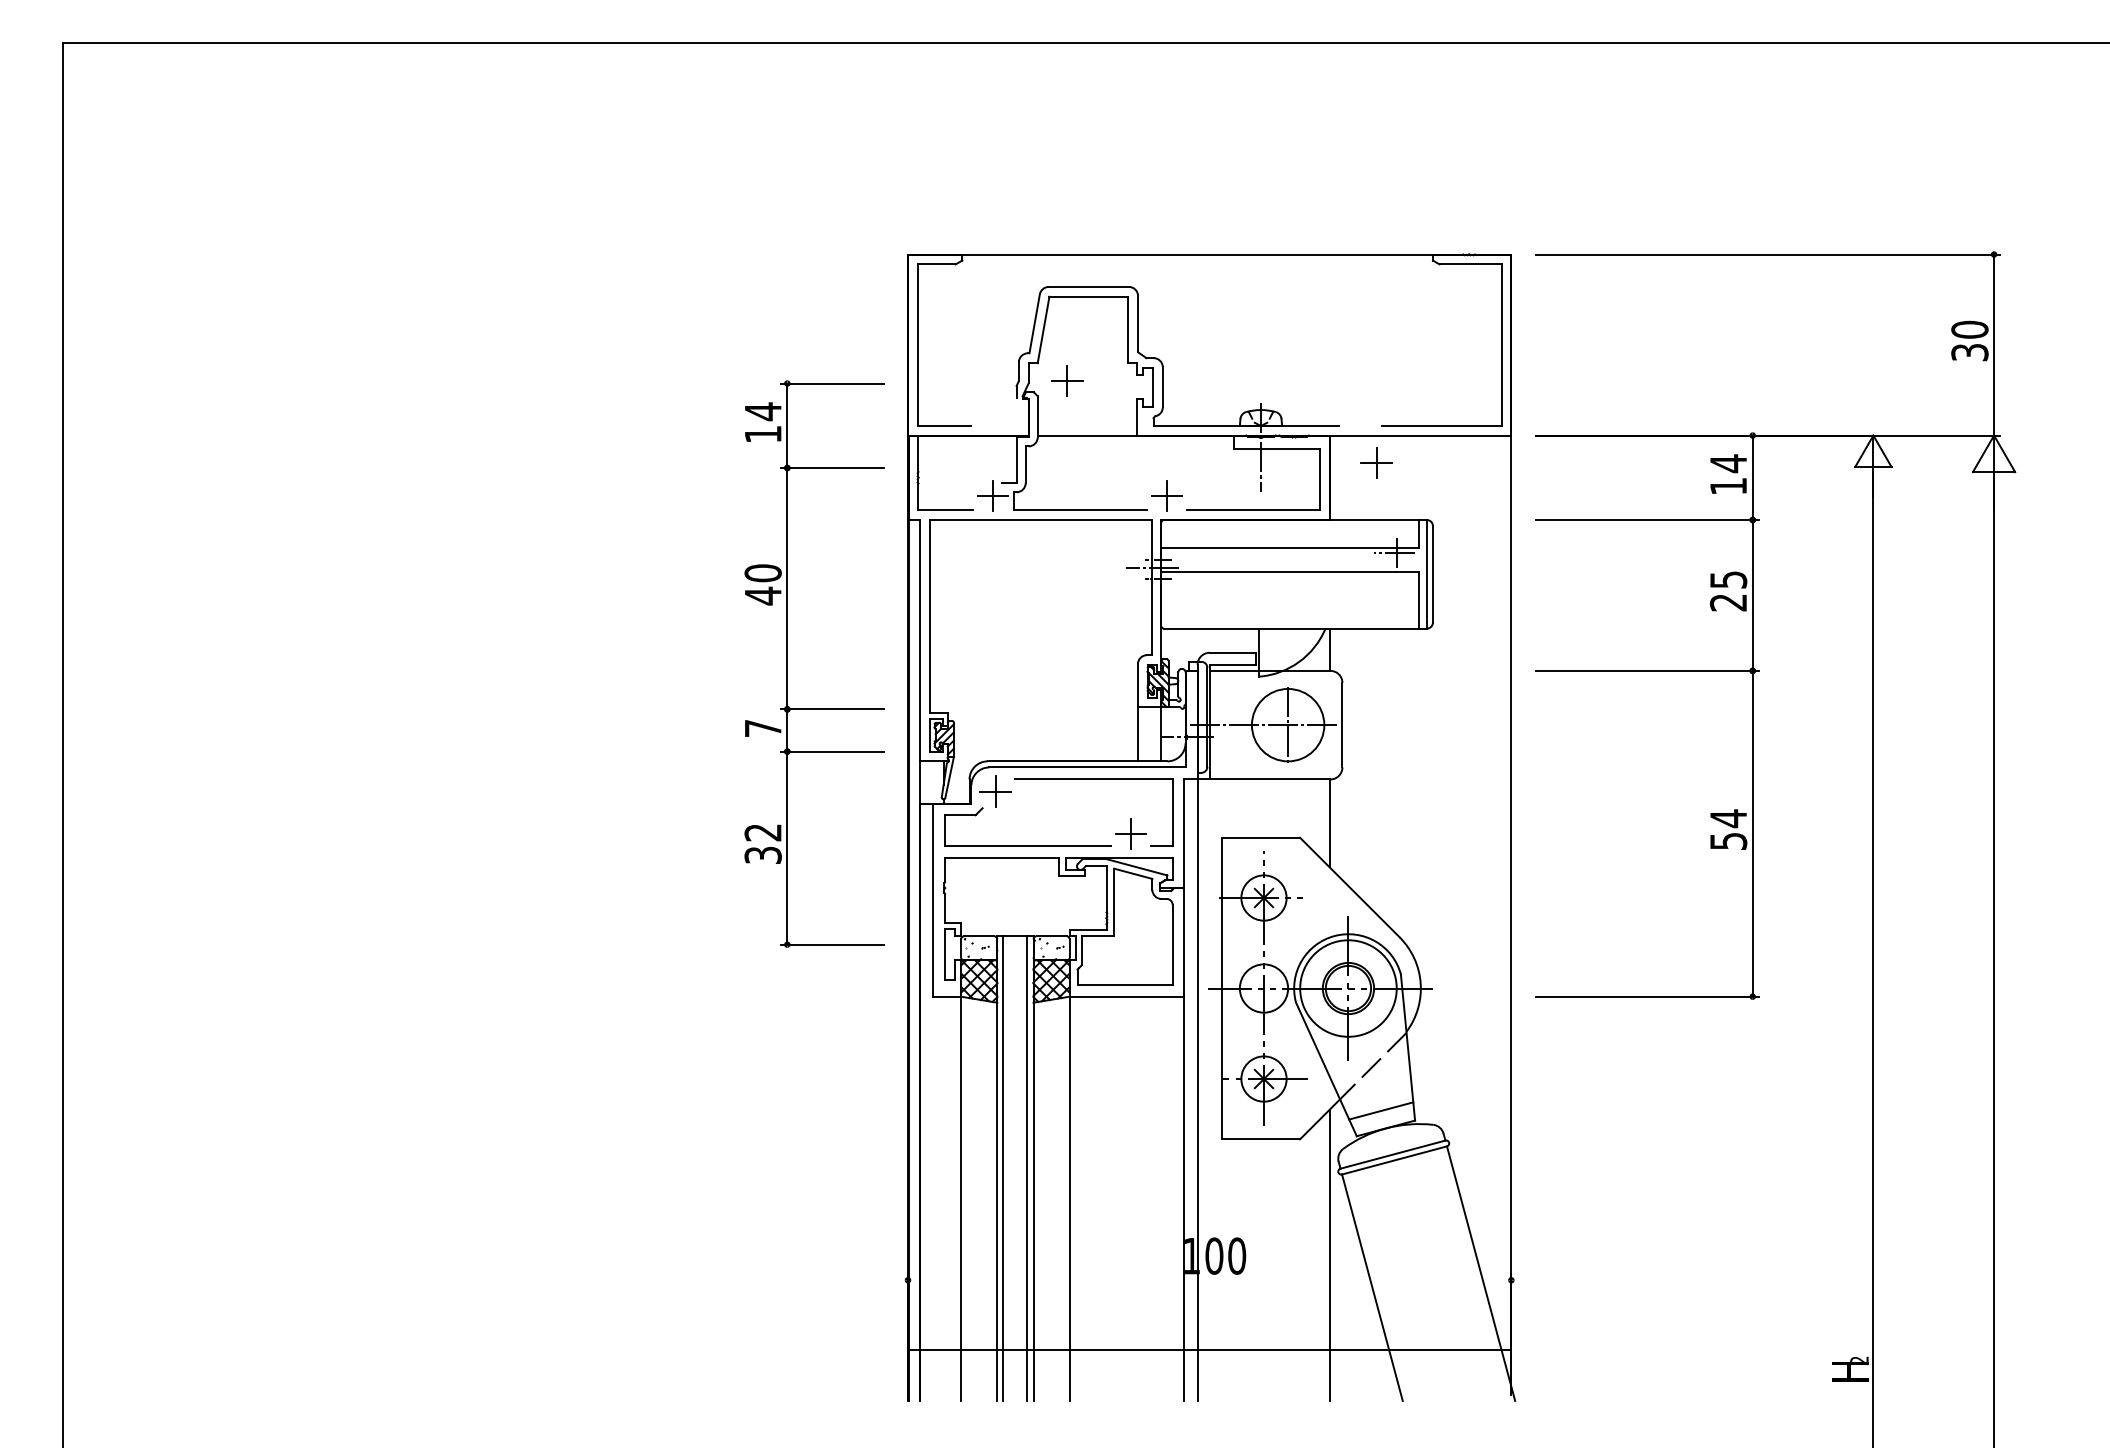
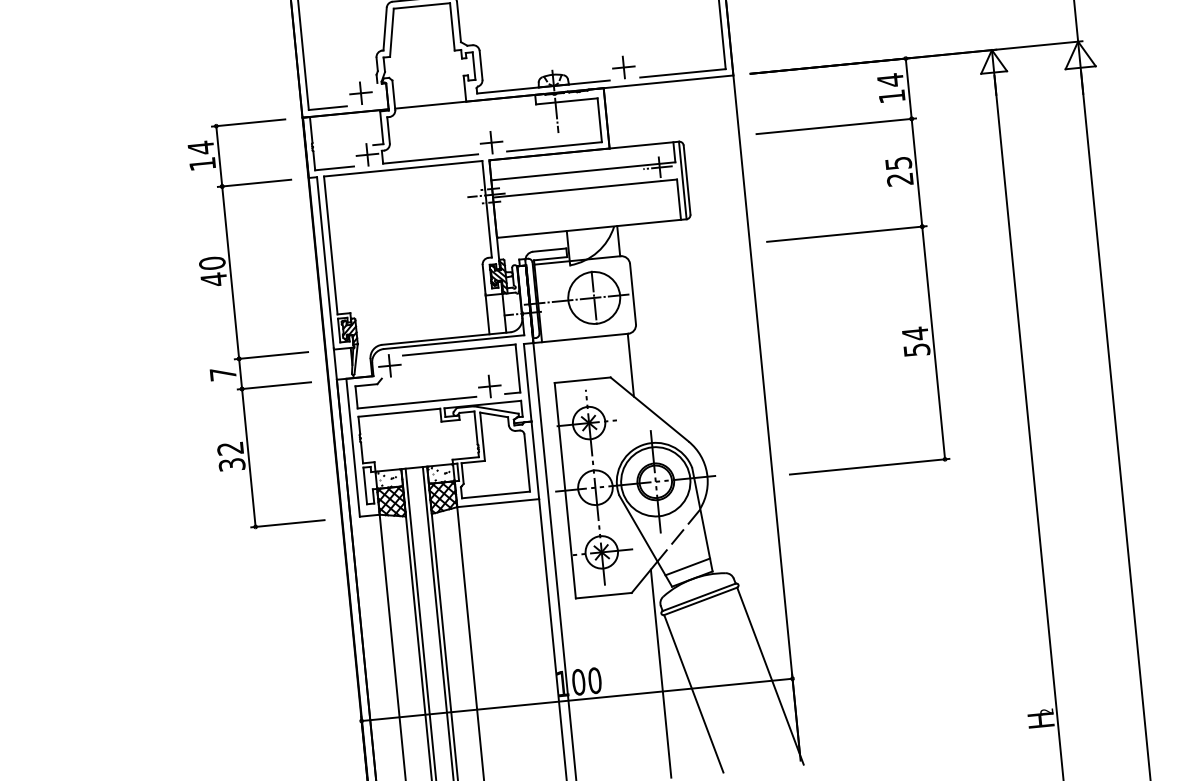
part: (1067, 380) -> (361, 93), moved
part: (1376, 462) -> (623, 67), moved
part: (787, 663) -> (236, 326), moved
line: (1209, 1350) -> (576, 700), moved

